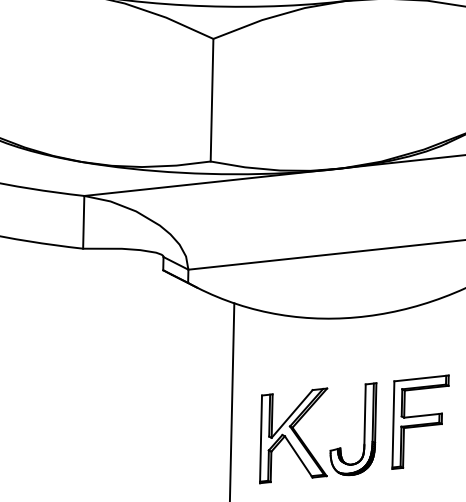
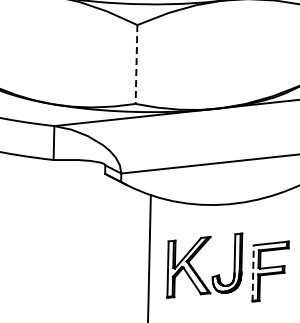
line: (212, 101) -> (136, 65), solid -> dashed
line: (393, 425) -> (253, 273), solid -> dashed
part: (305, 442) -> (196, 271), moved

